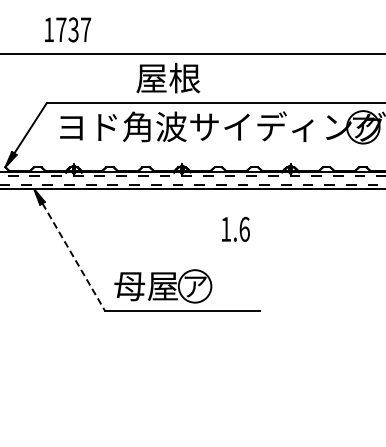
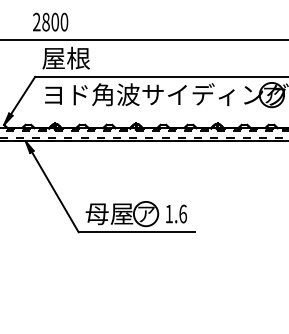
text: (67, 29) -> (50, 21), 1737 -> 2800
text: (168, 77) -> (66, 57), moved
text: (235, 228) -> (176, 213), moved
line: (73, 257) -> (55, 192), dashed -> solid

